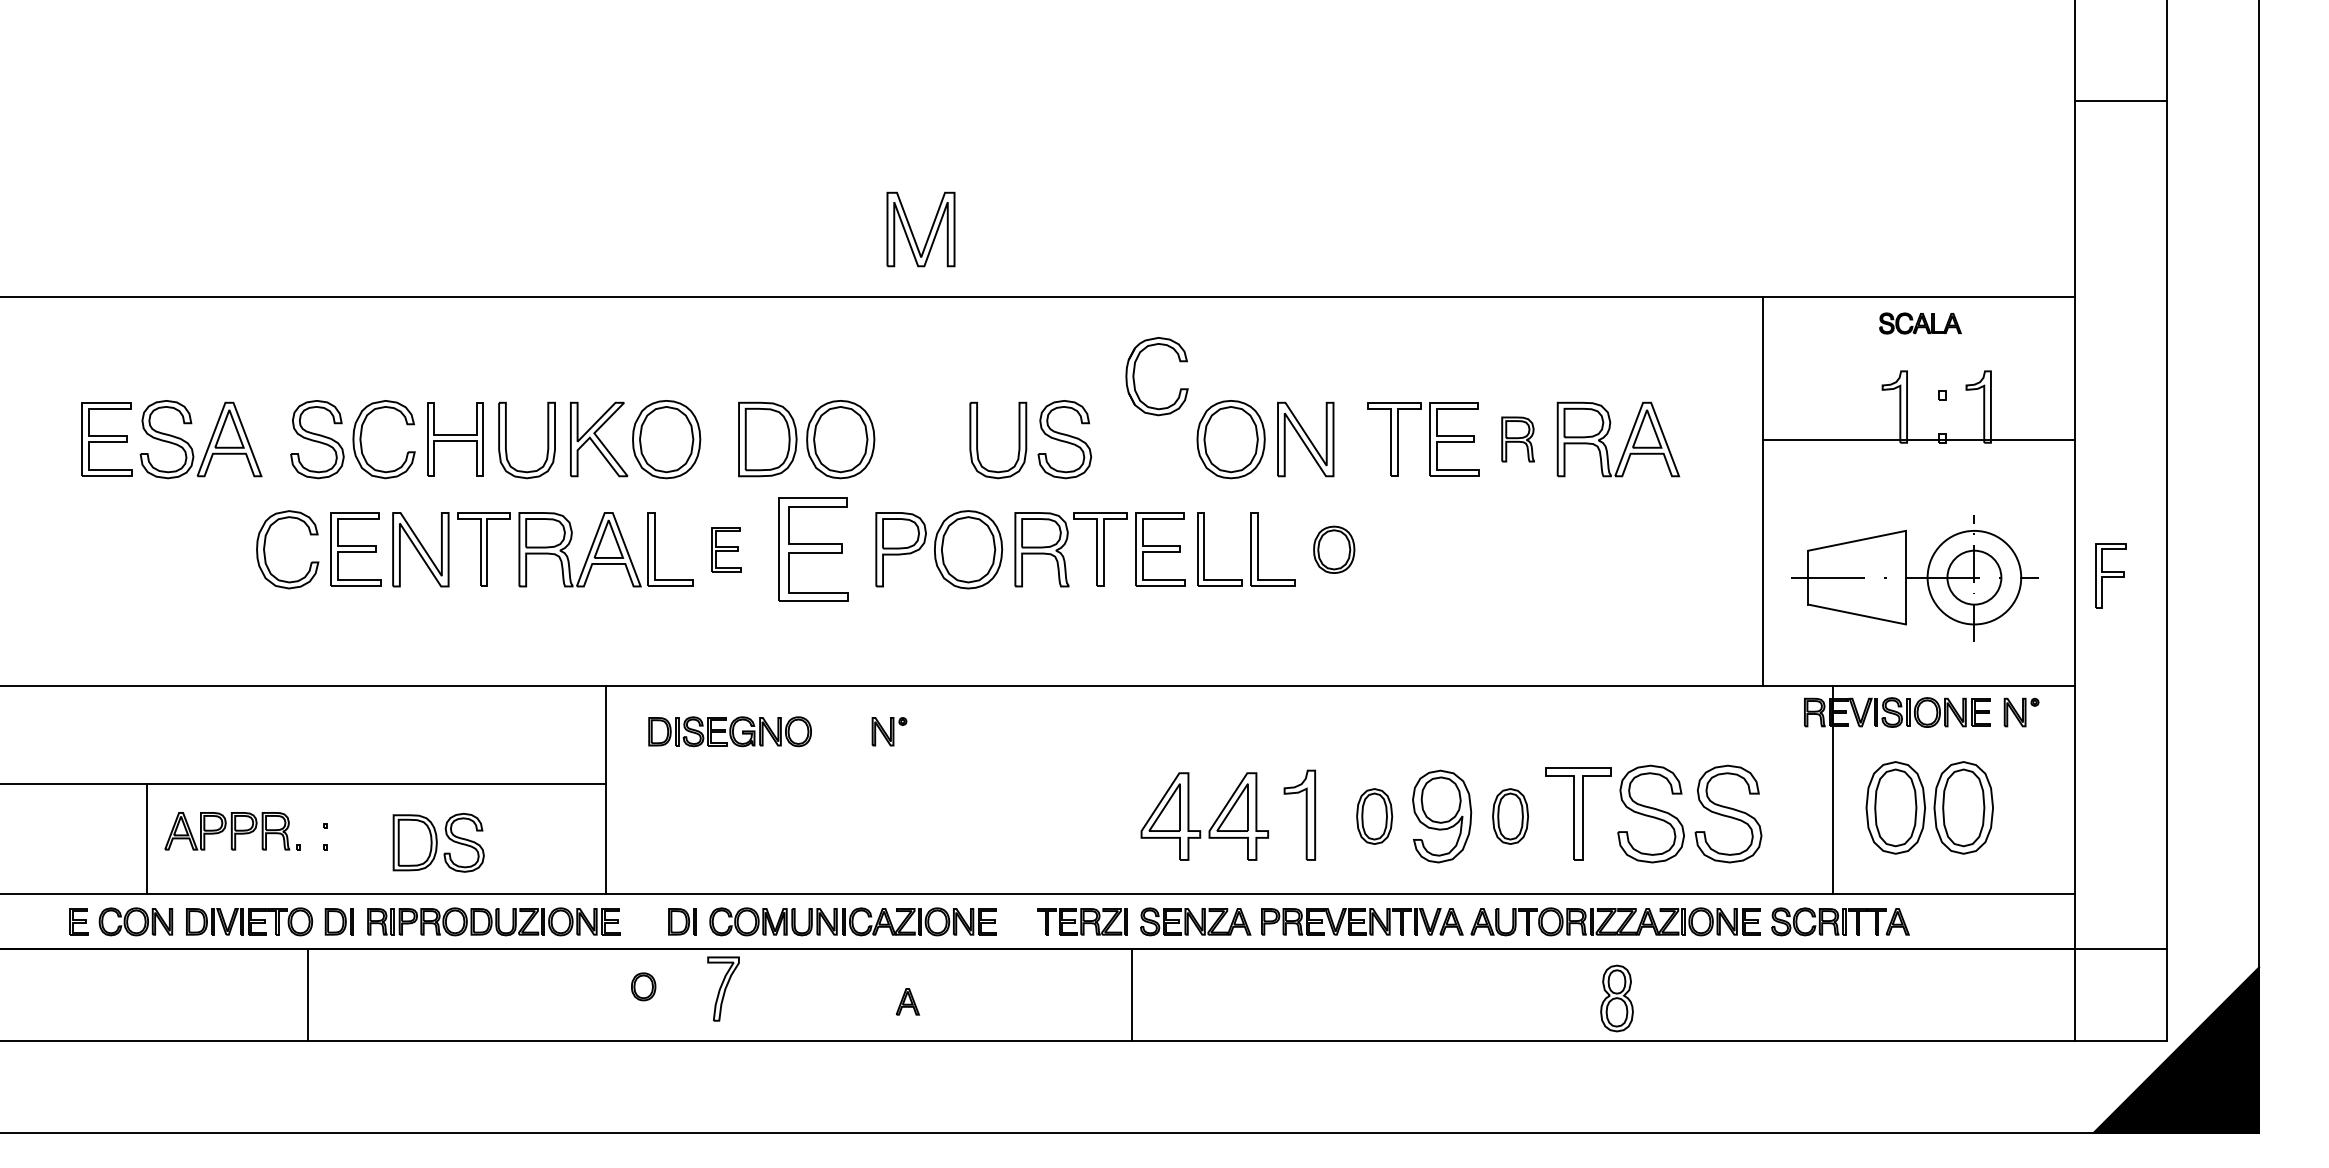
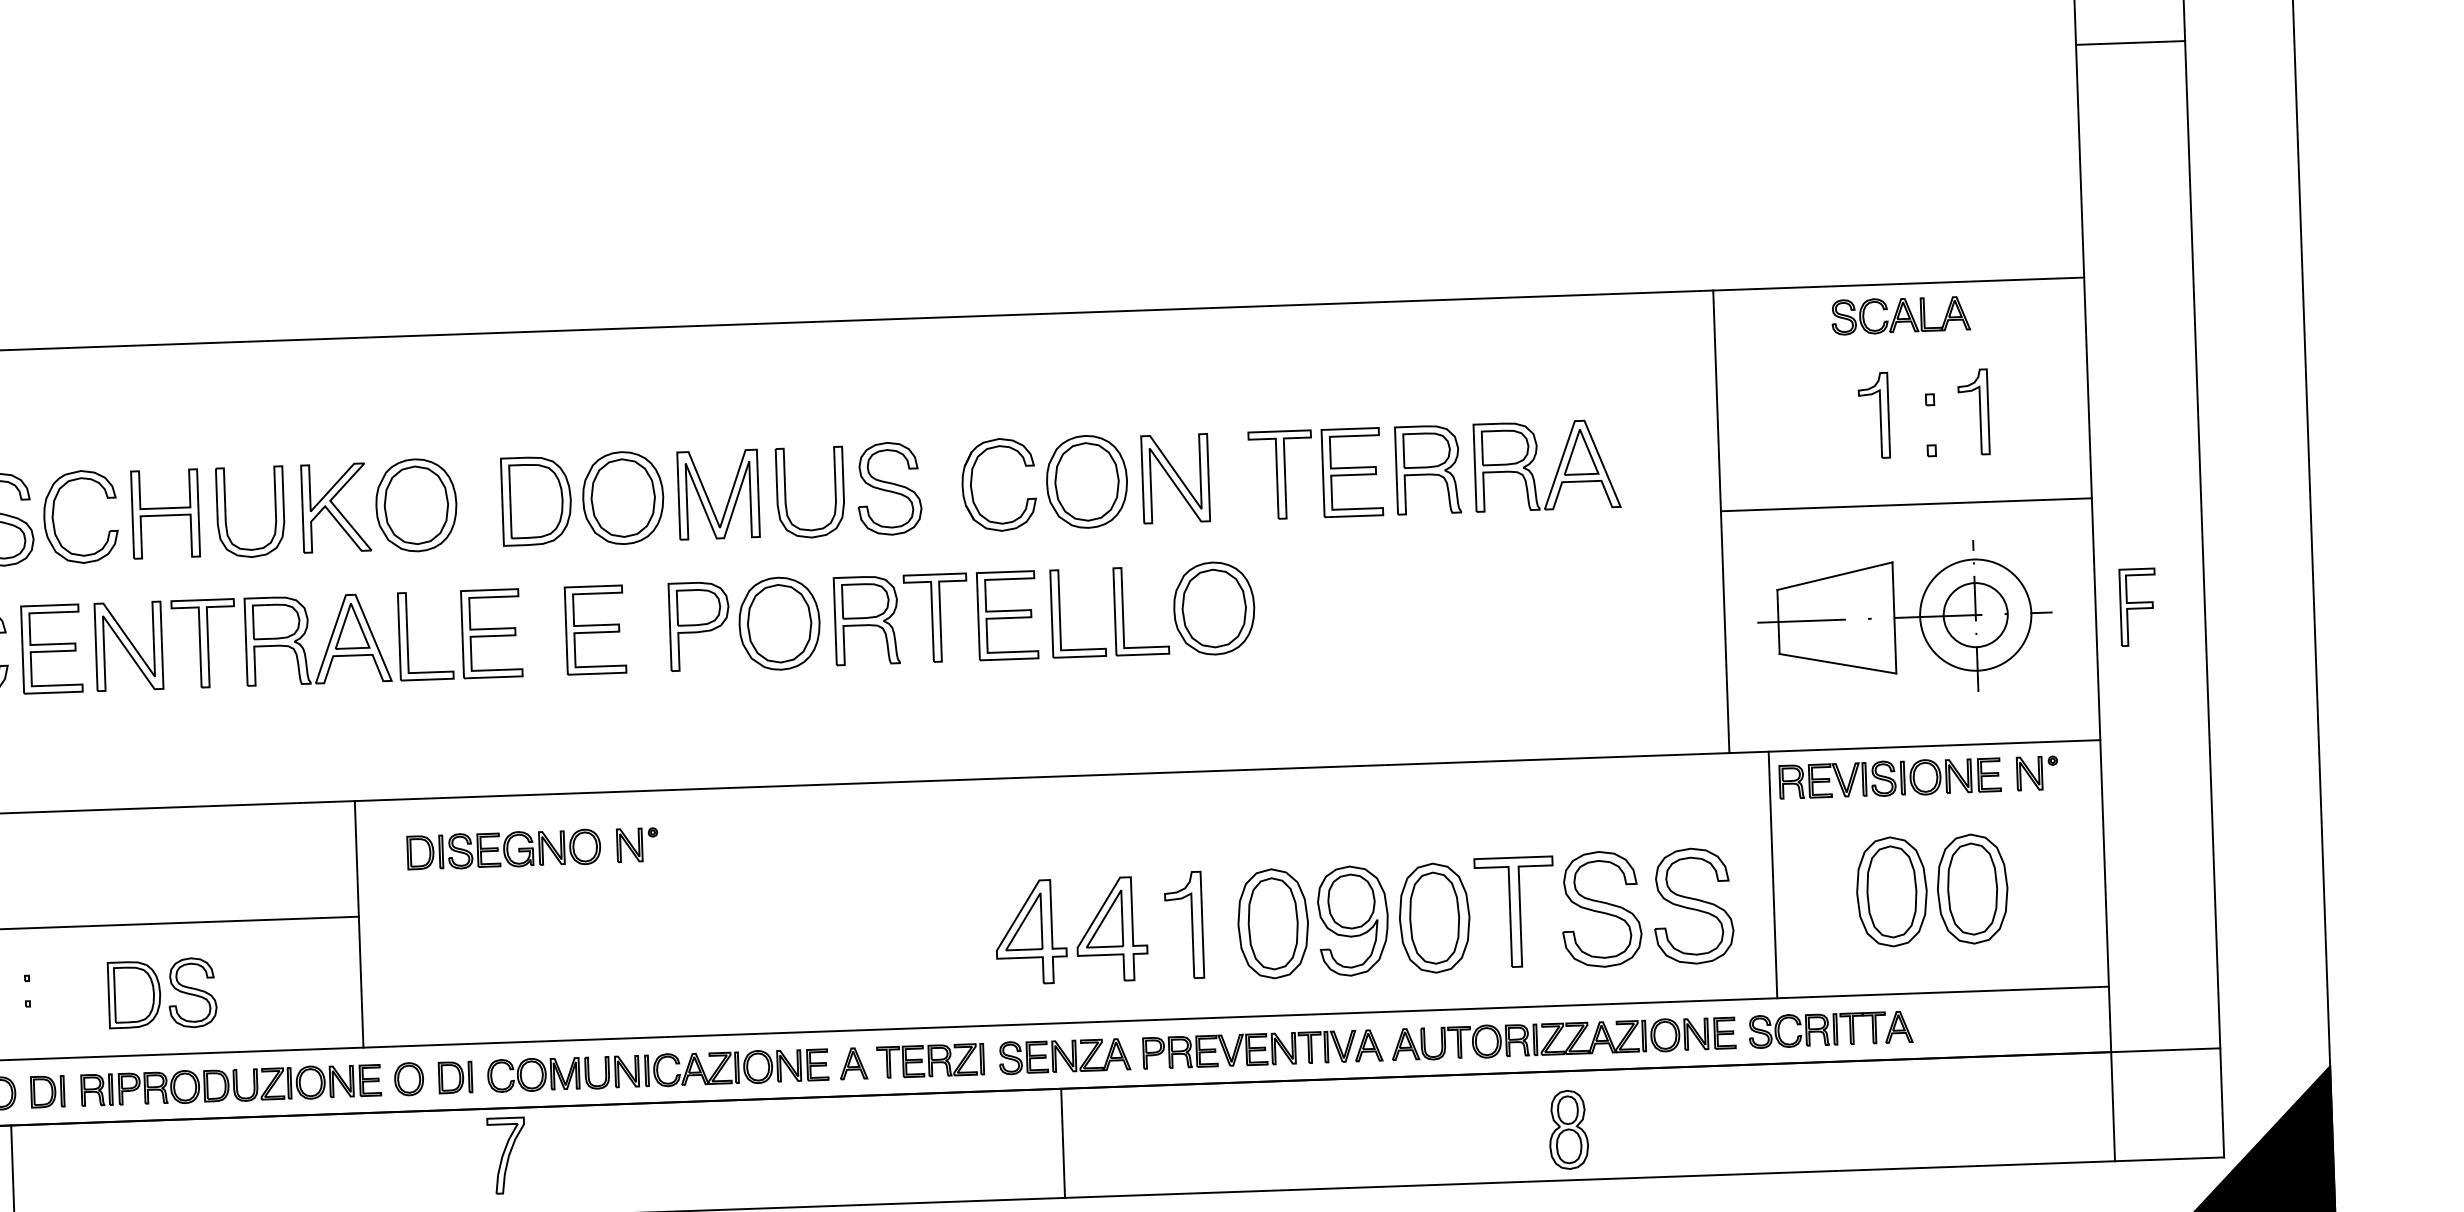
part: (912, 230) -> (708, 496), moved
part: (1920, 323) -> (1901, 315), size x1.43
part: (1134, 376) -> (972, 485), moved
part: (1517, 439) -> (1427, 469), size x1.67
line: (1919, 439) -> (1906, 504), moved
part: (726, 549) -> (492, 633), size x1.67
part: (813, 549) -> (595, 629), size x0.71
part: (1333, 549) -> (1213, 608), size x1.67
part: (889, 731) -> (637, 844), moved
line: (1833, 789) -> (1773, 874), moved
part: (1374, 816) -> (1272, 923), size x1.67
part: (1510, 816) -> (1434, 918), size x1.67
part: (643, 986) -> (408, 1078), moved
line: (1131, 994) -> (1062, 1142), moved
part: (908, 1001) -> (854, 1063), moved

